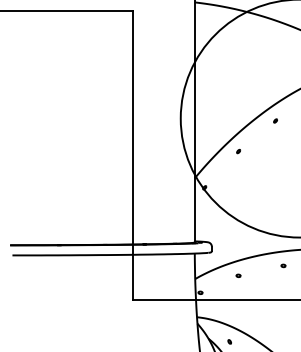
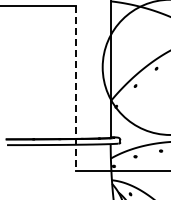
line: (132, 155) -> (75, 88), solid -> dashed

